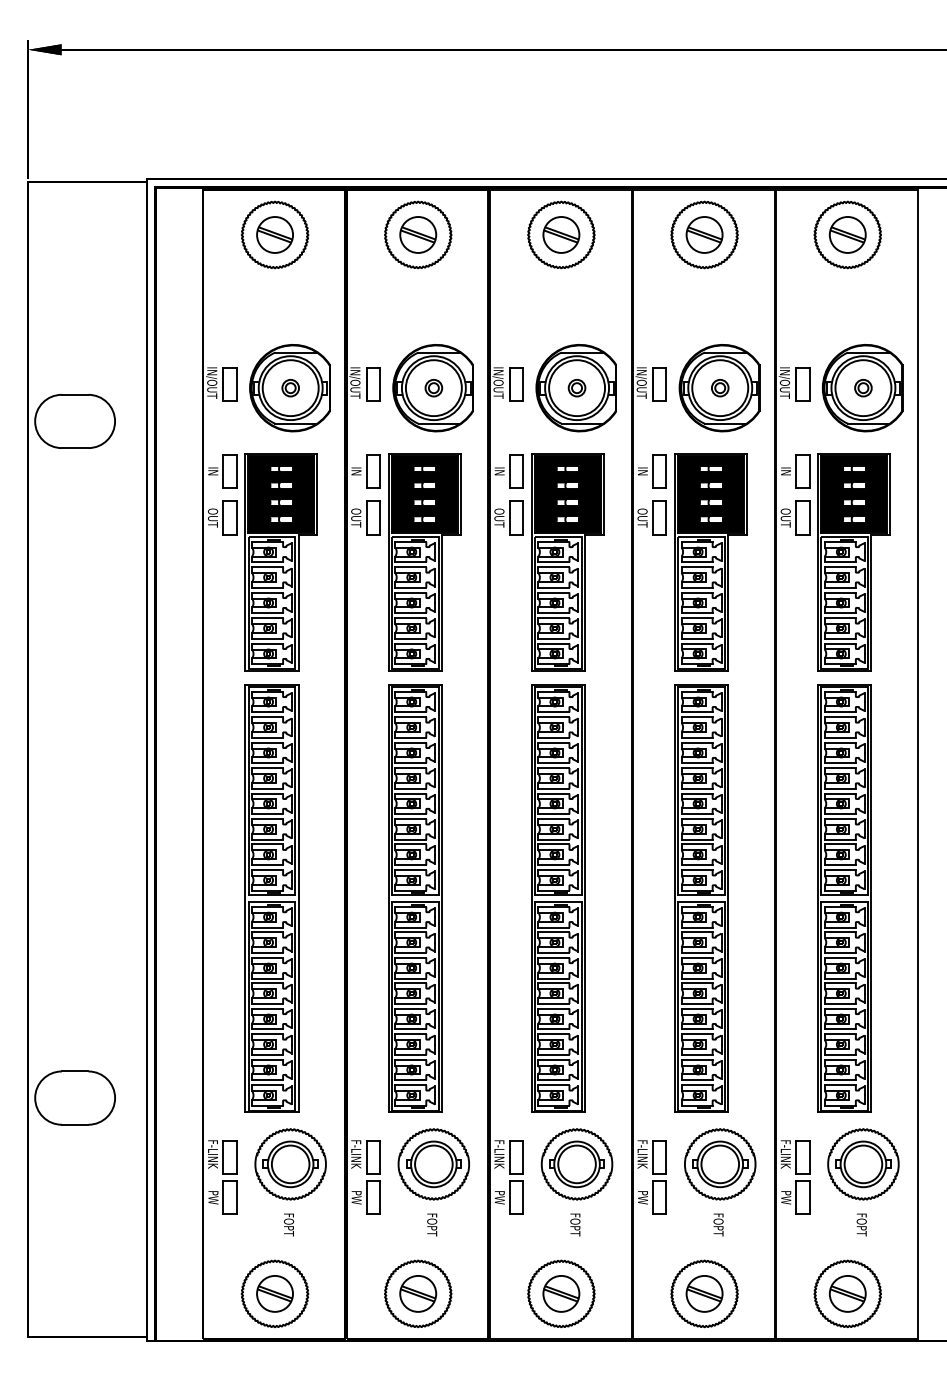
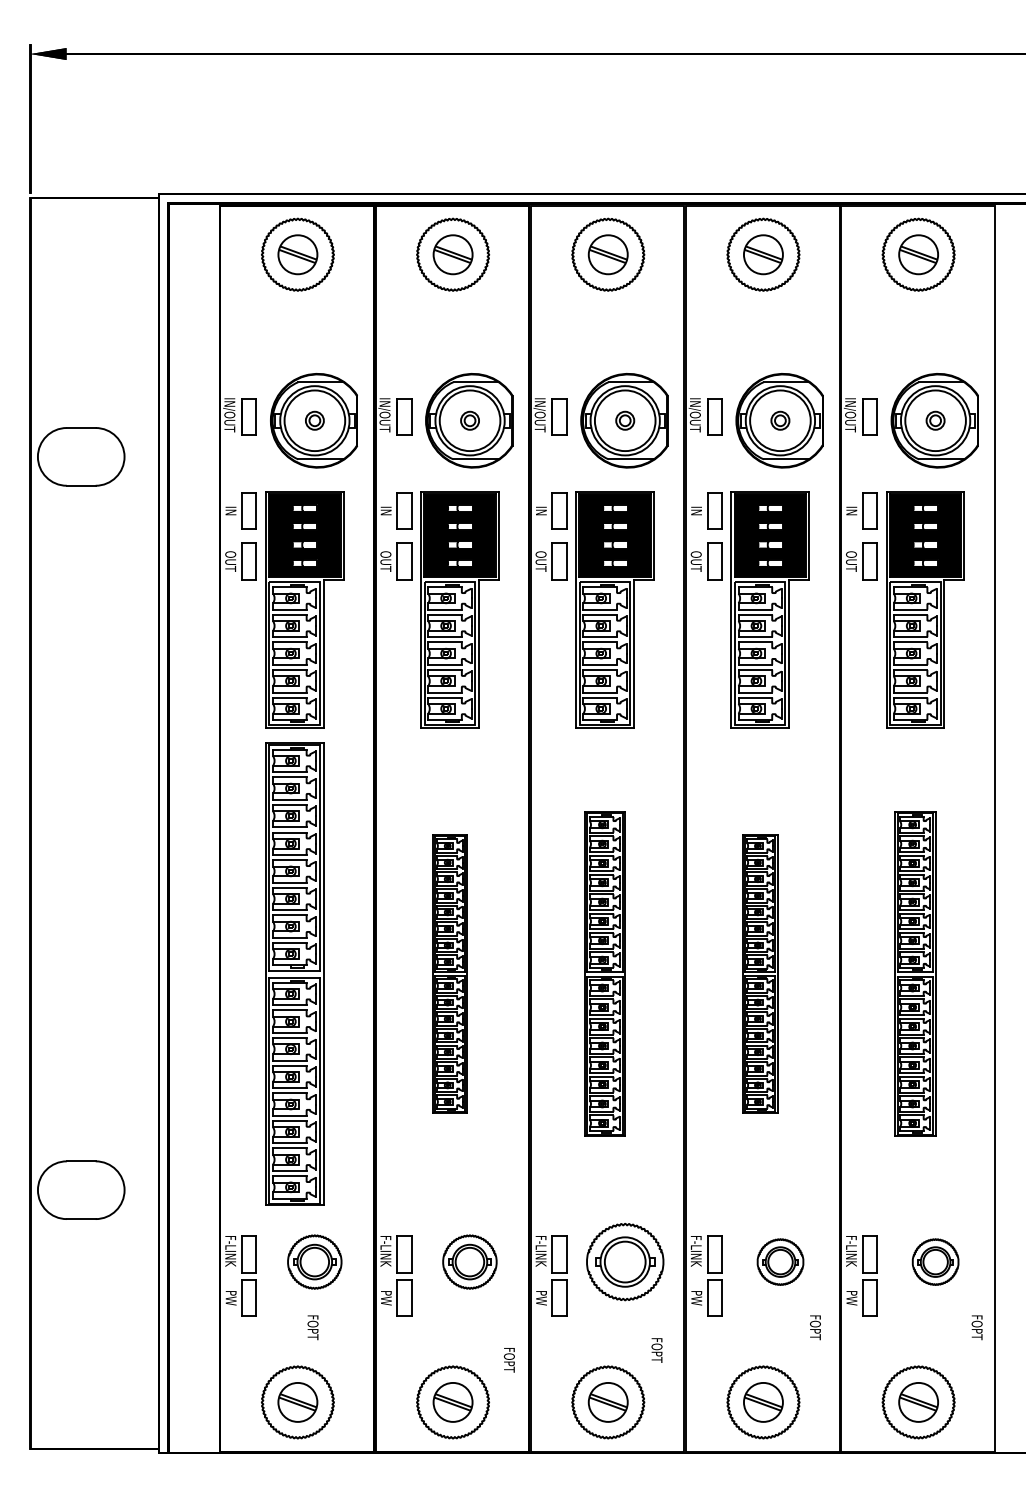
part: (415, 898) -> (450, 973), size x0.6
part: (558, 898) -> (605, 973), size x0.7
part: (701, 898) -> (760, 973), size x0.6
part: (844, 898) -> (915, 973), size x0.7
part: (290, 1164) -> (314, 1262), size x0.7
part: (433, 1164) -> (469, 1262), size x0.7
part: (720, 1164) -> (780, 1262), size x0.6
part: (863, 1164) -> (935, 1262), size x0.6
text: (432, 1224) -> (509, 1359), moved
text: (575, 1224) -> (657, 1349), moved
text: (718, 1224) -> (815, 1327), moved
text: (861, 1224) -> (976, 1327), moved

